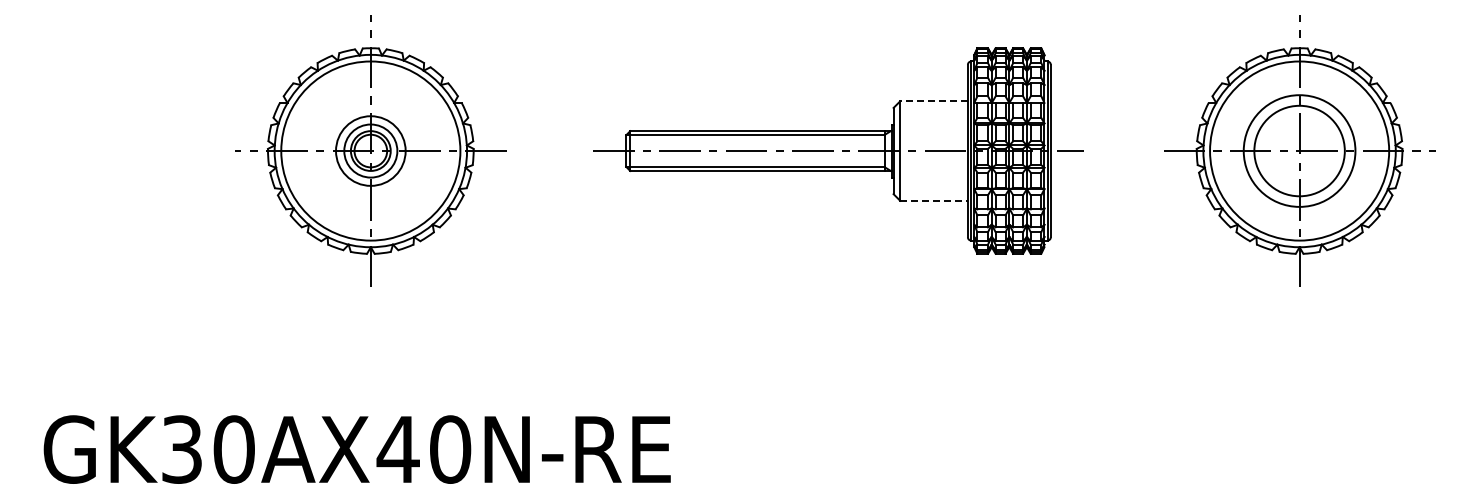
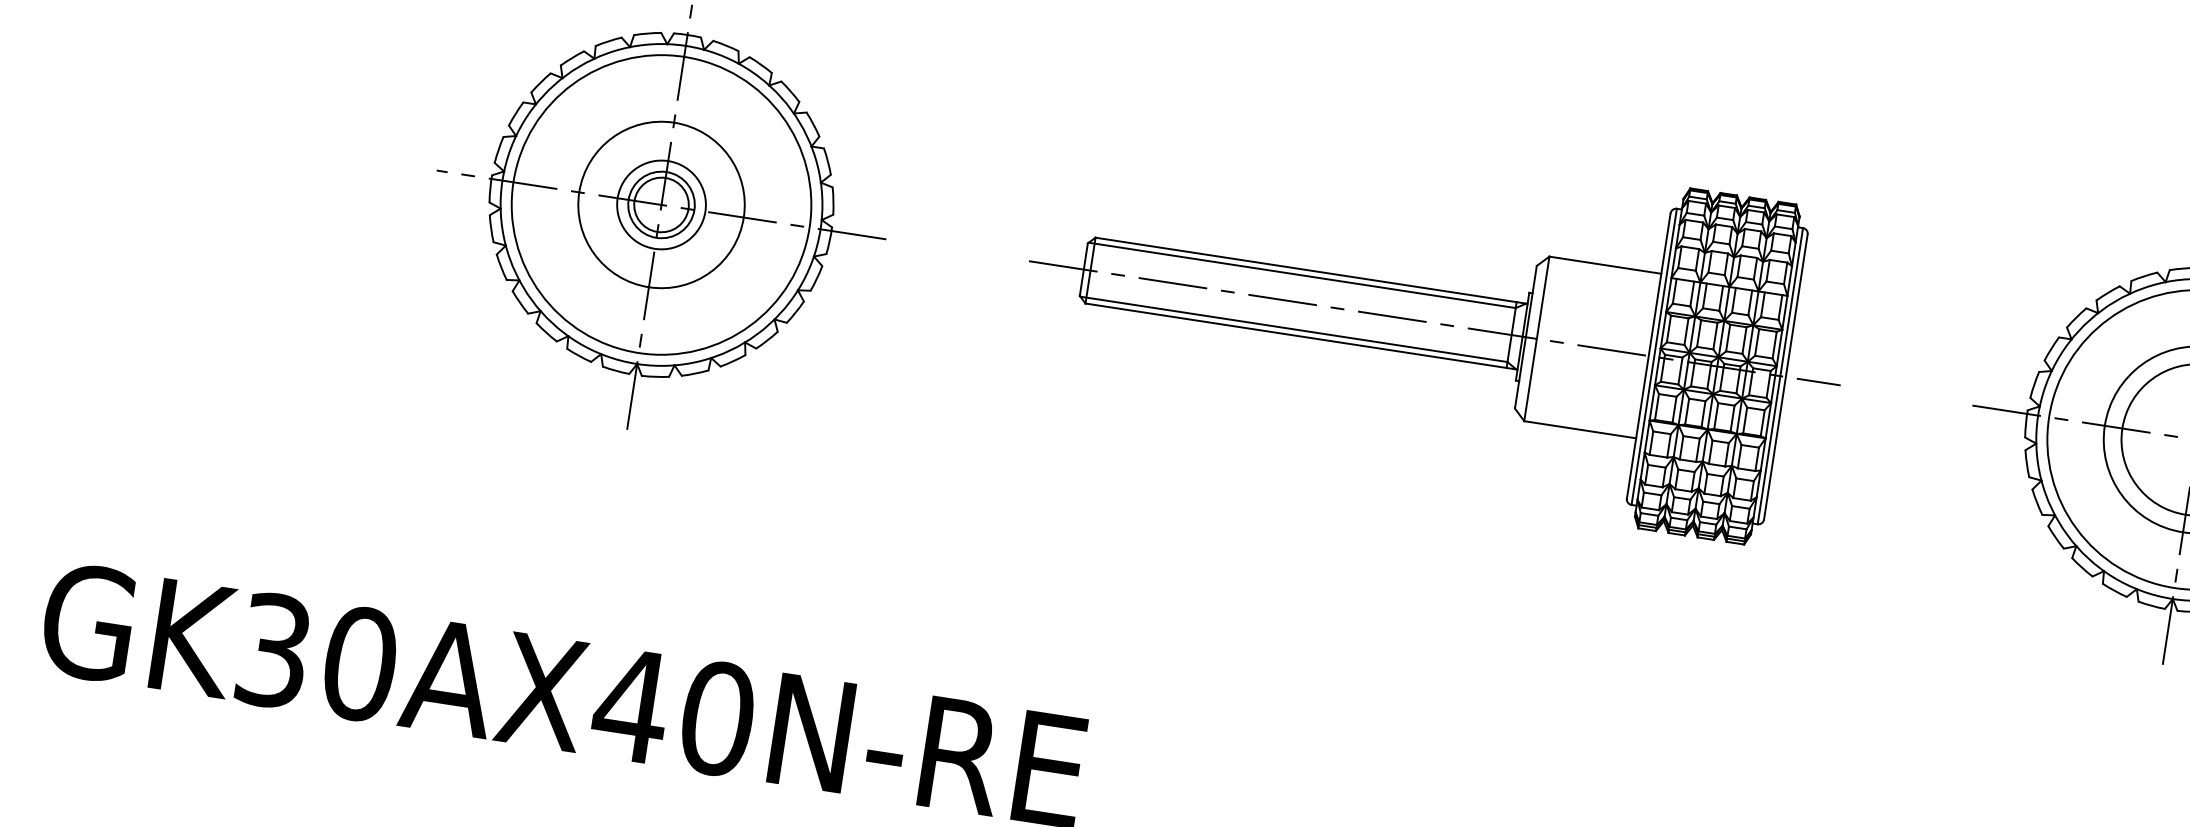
line: (934, 101) -> (1606, 265), dashed -> solid
circle: (370, 150) -> (661, 203), size x1.43
line: (934, 200) -> (1581, 429), dashed -> solid

